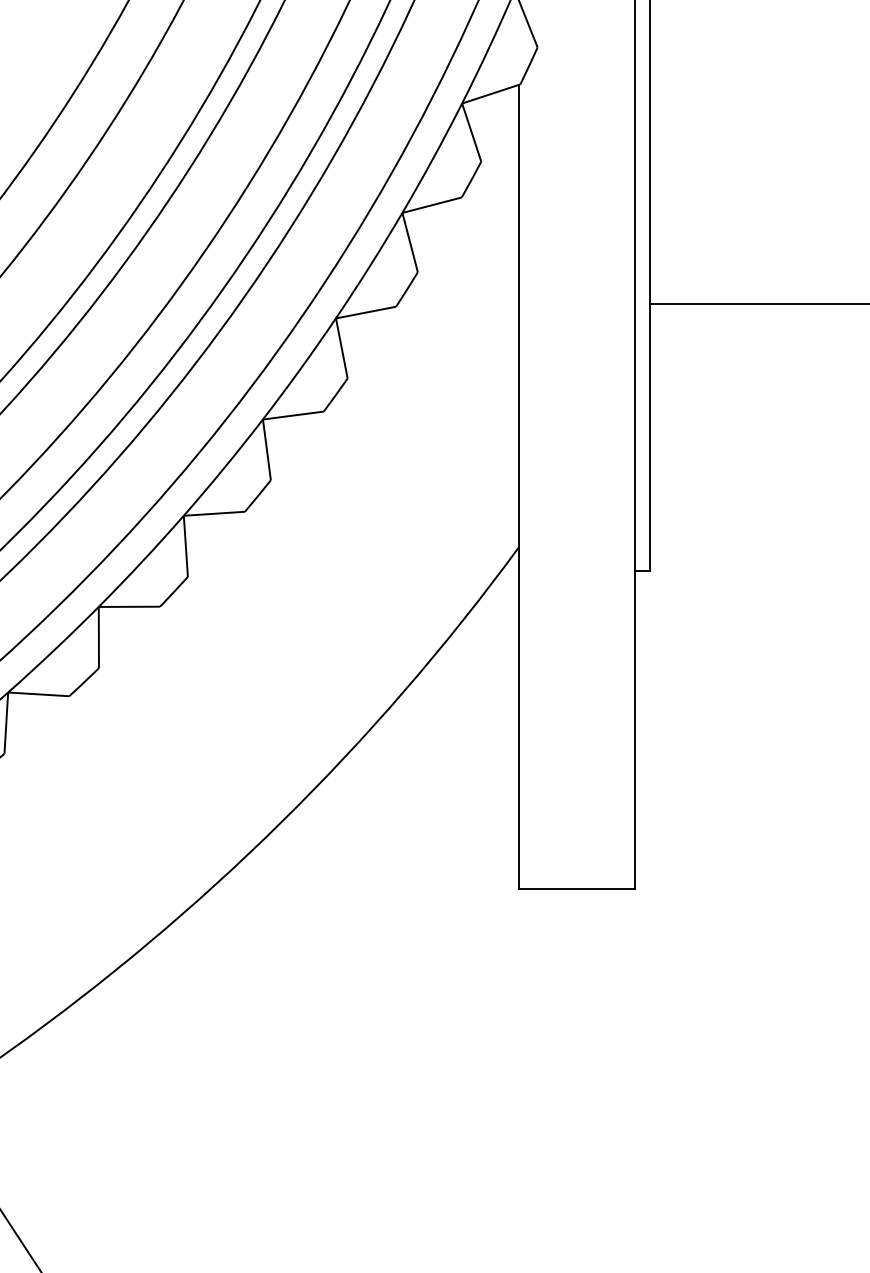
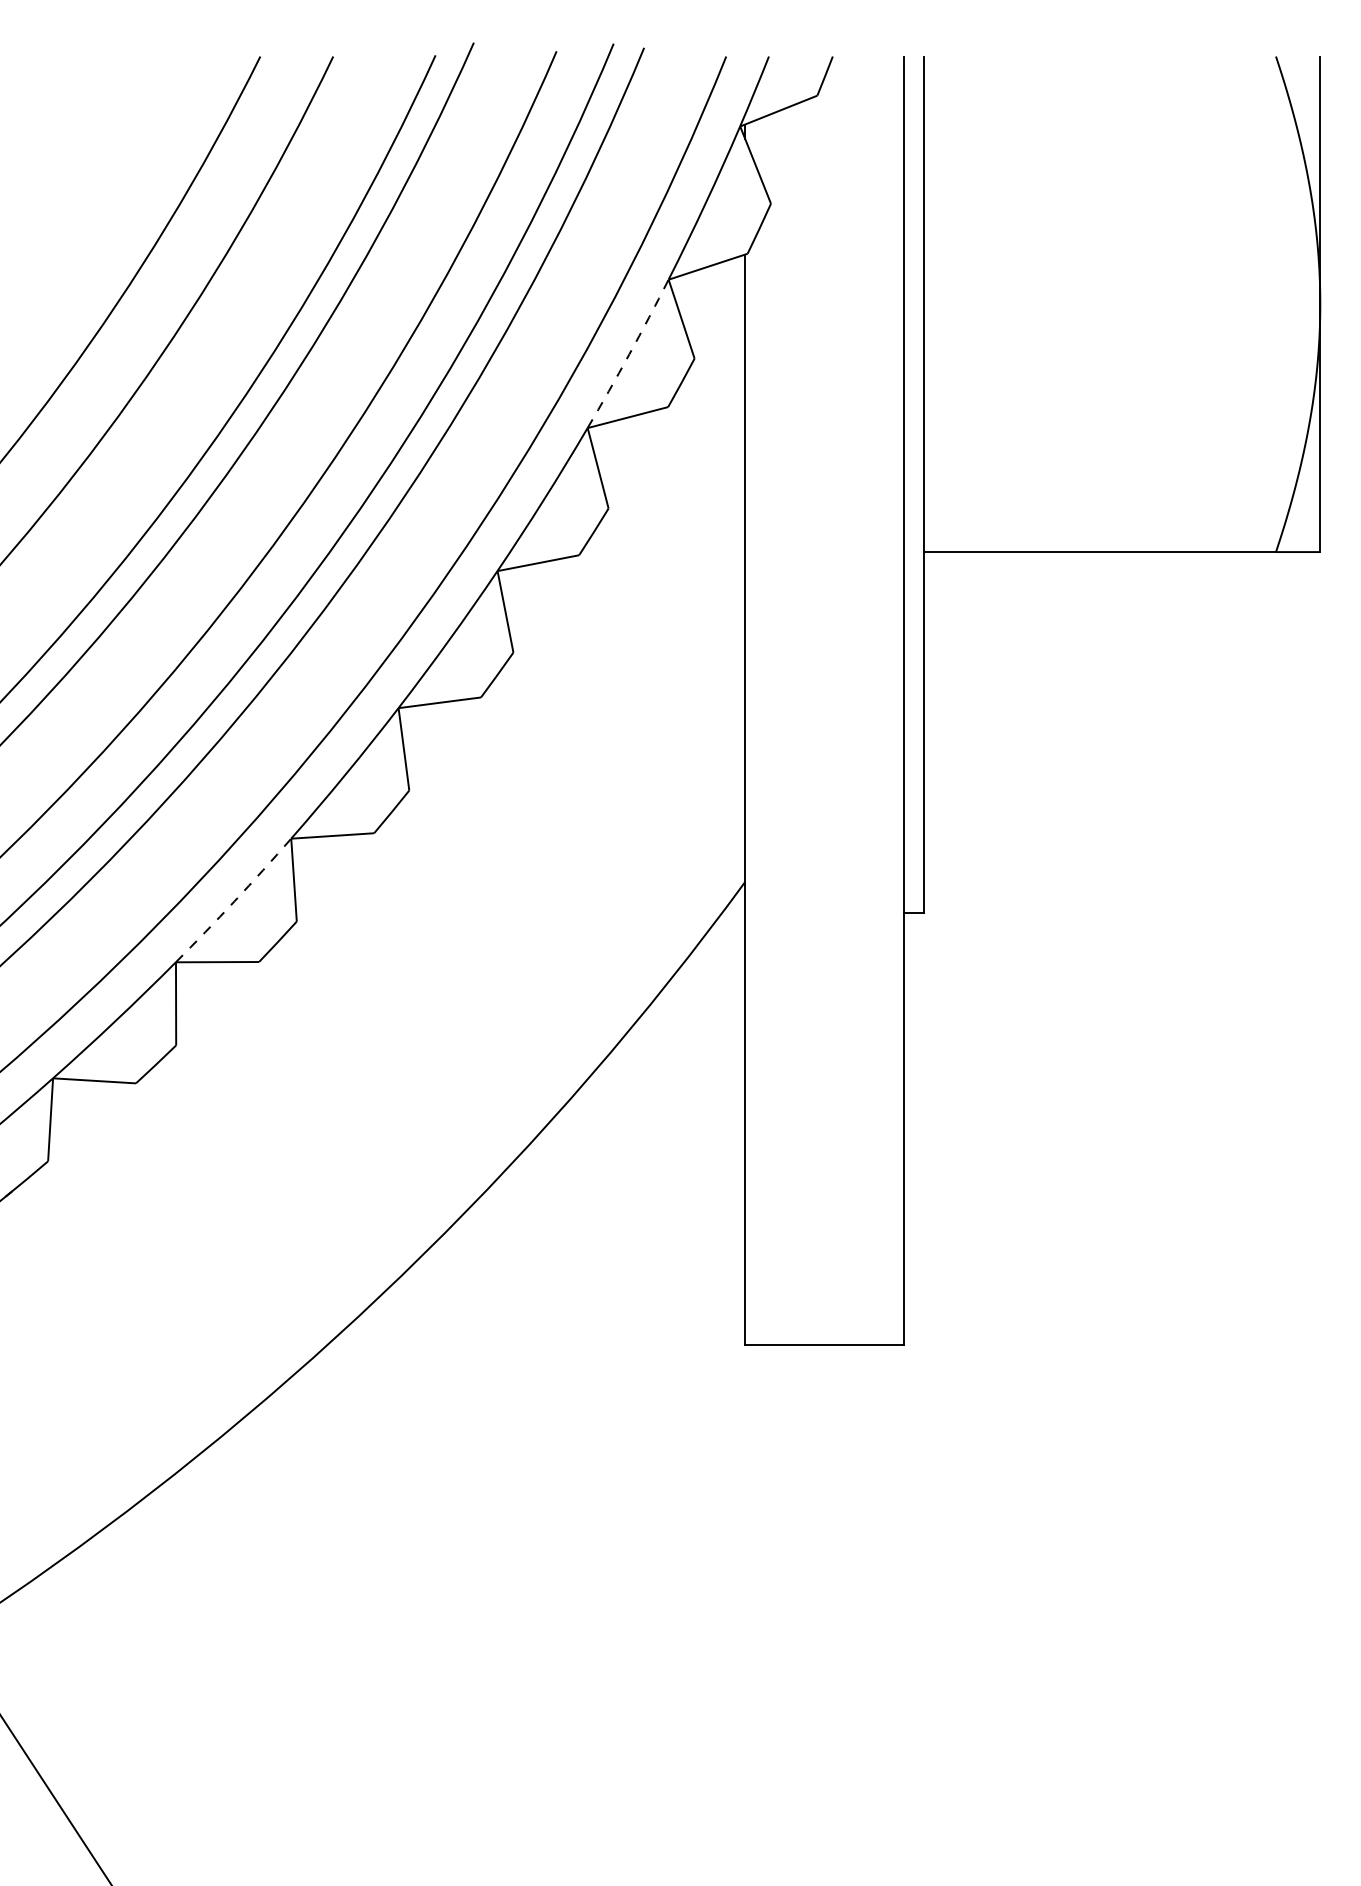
arc: (433, 158) -> (629, 354), solid -> dashed
arc: (141, 562) -> (234, 901), solid -> dashed

